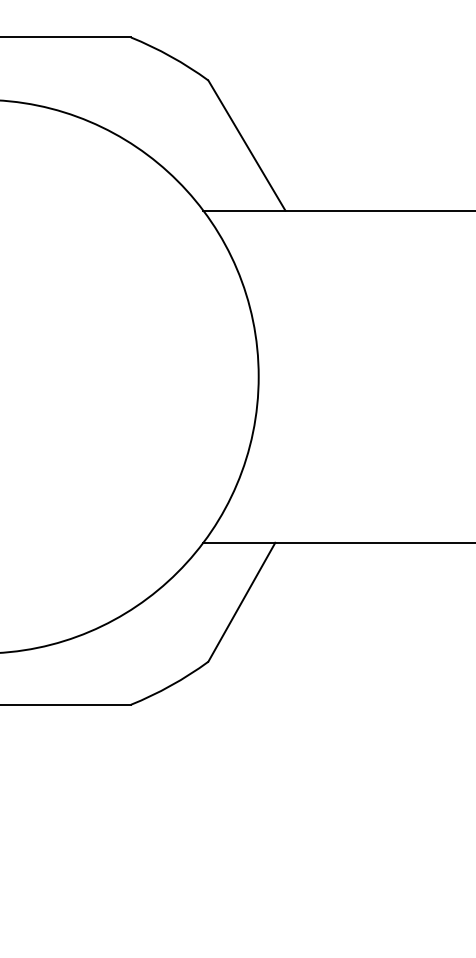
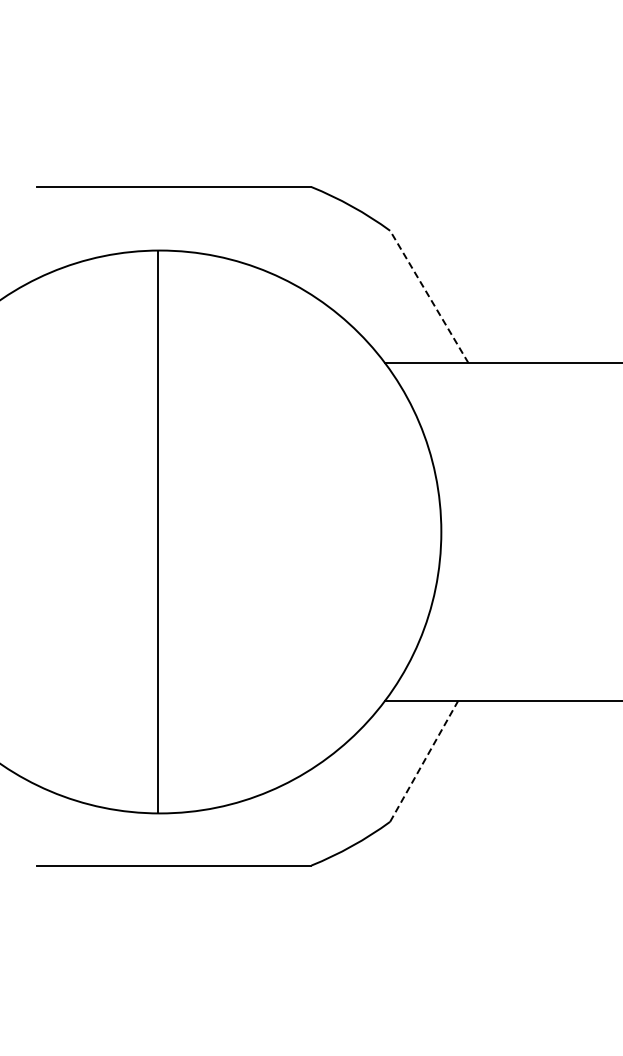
line: (247, 145) -> (429, 296), solid -> dashed
line: (242, 601) -> (424, 760), solid -> dashed

